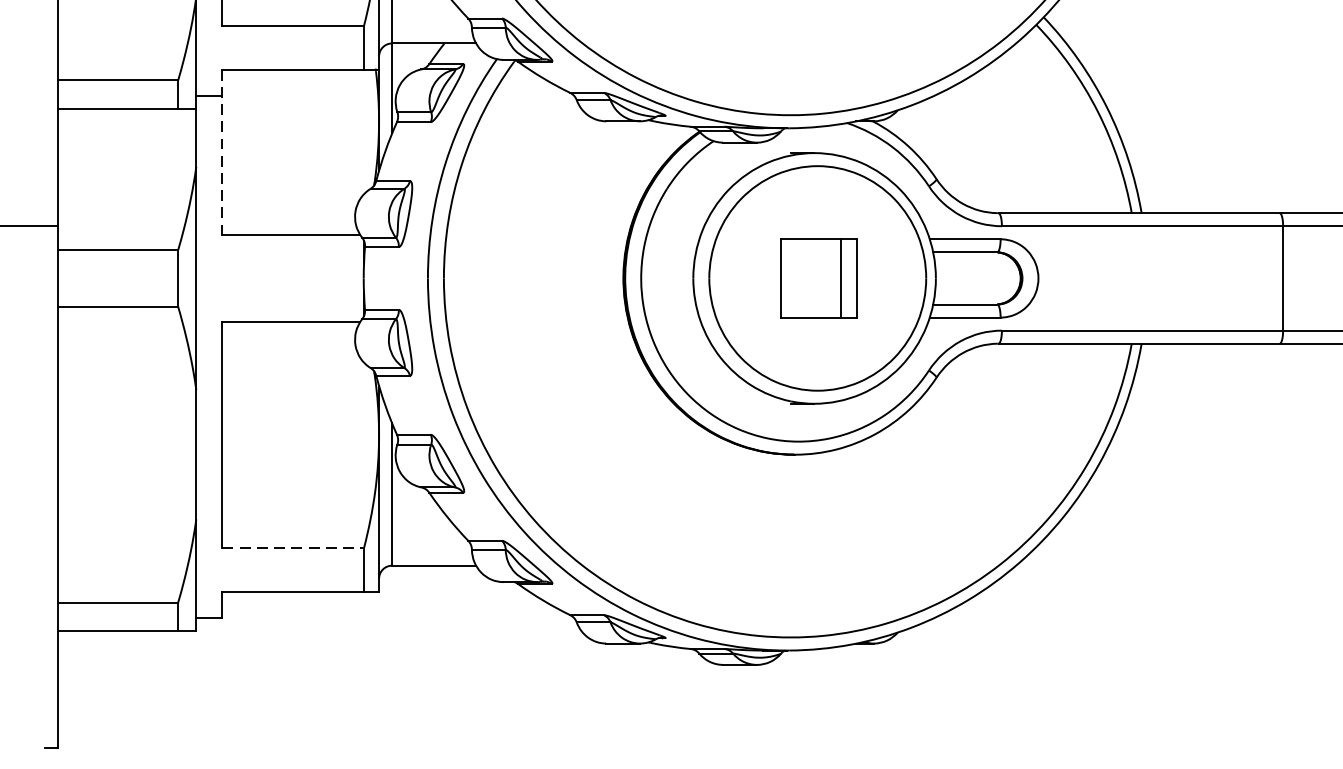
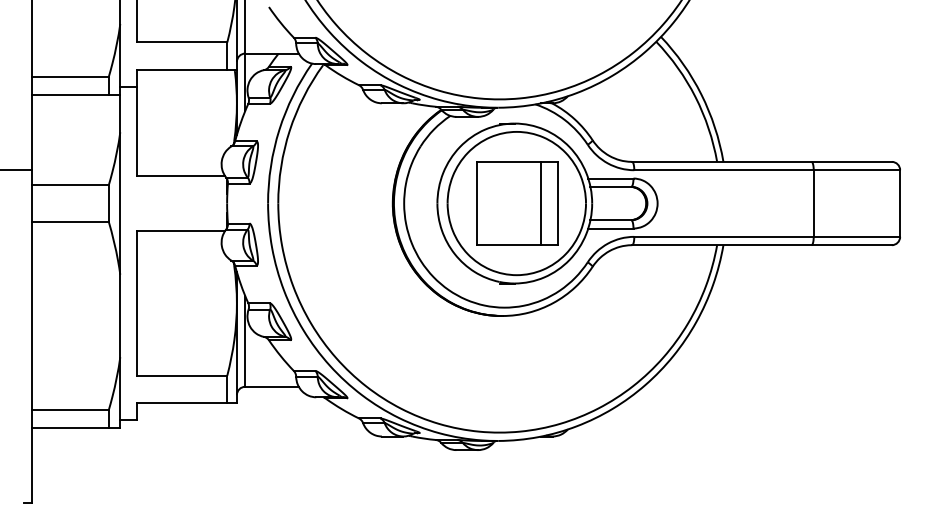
line: (221, 151) -> (136, 122), dashed -> solid
part: (818, 278) -> (517, 203), size x1.67
line: (293, 547) -> (182, 375), dashed -> solid

